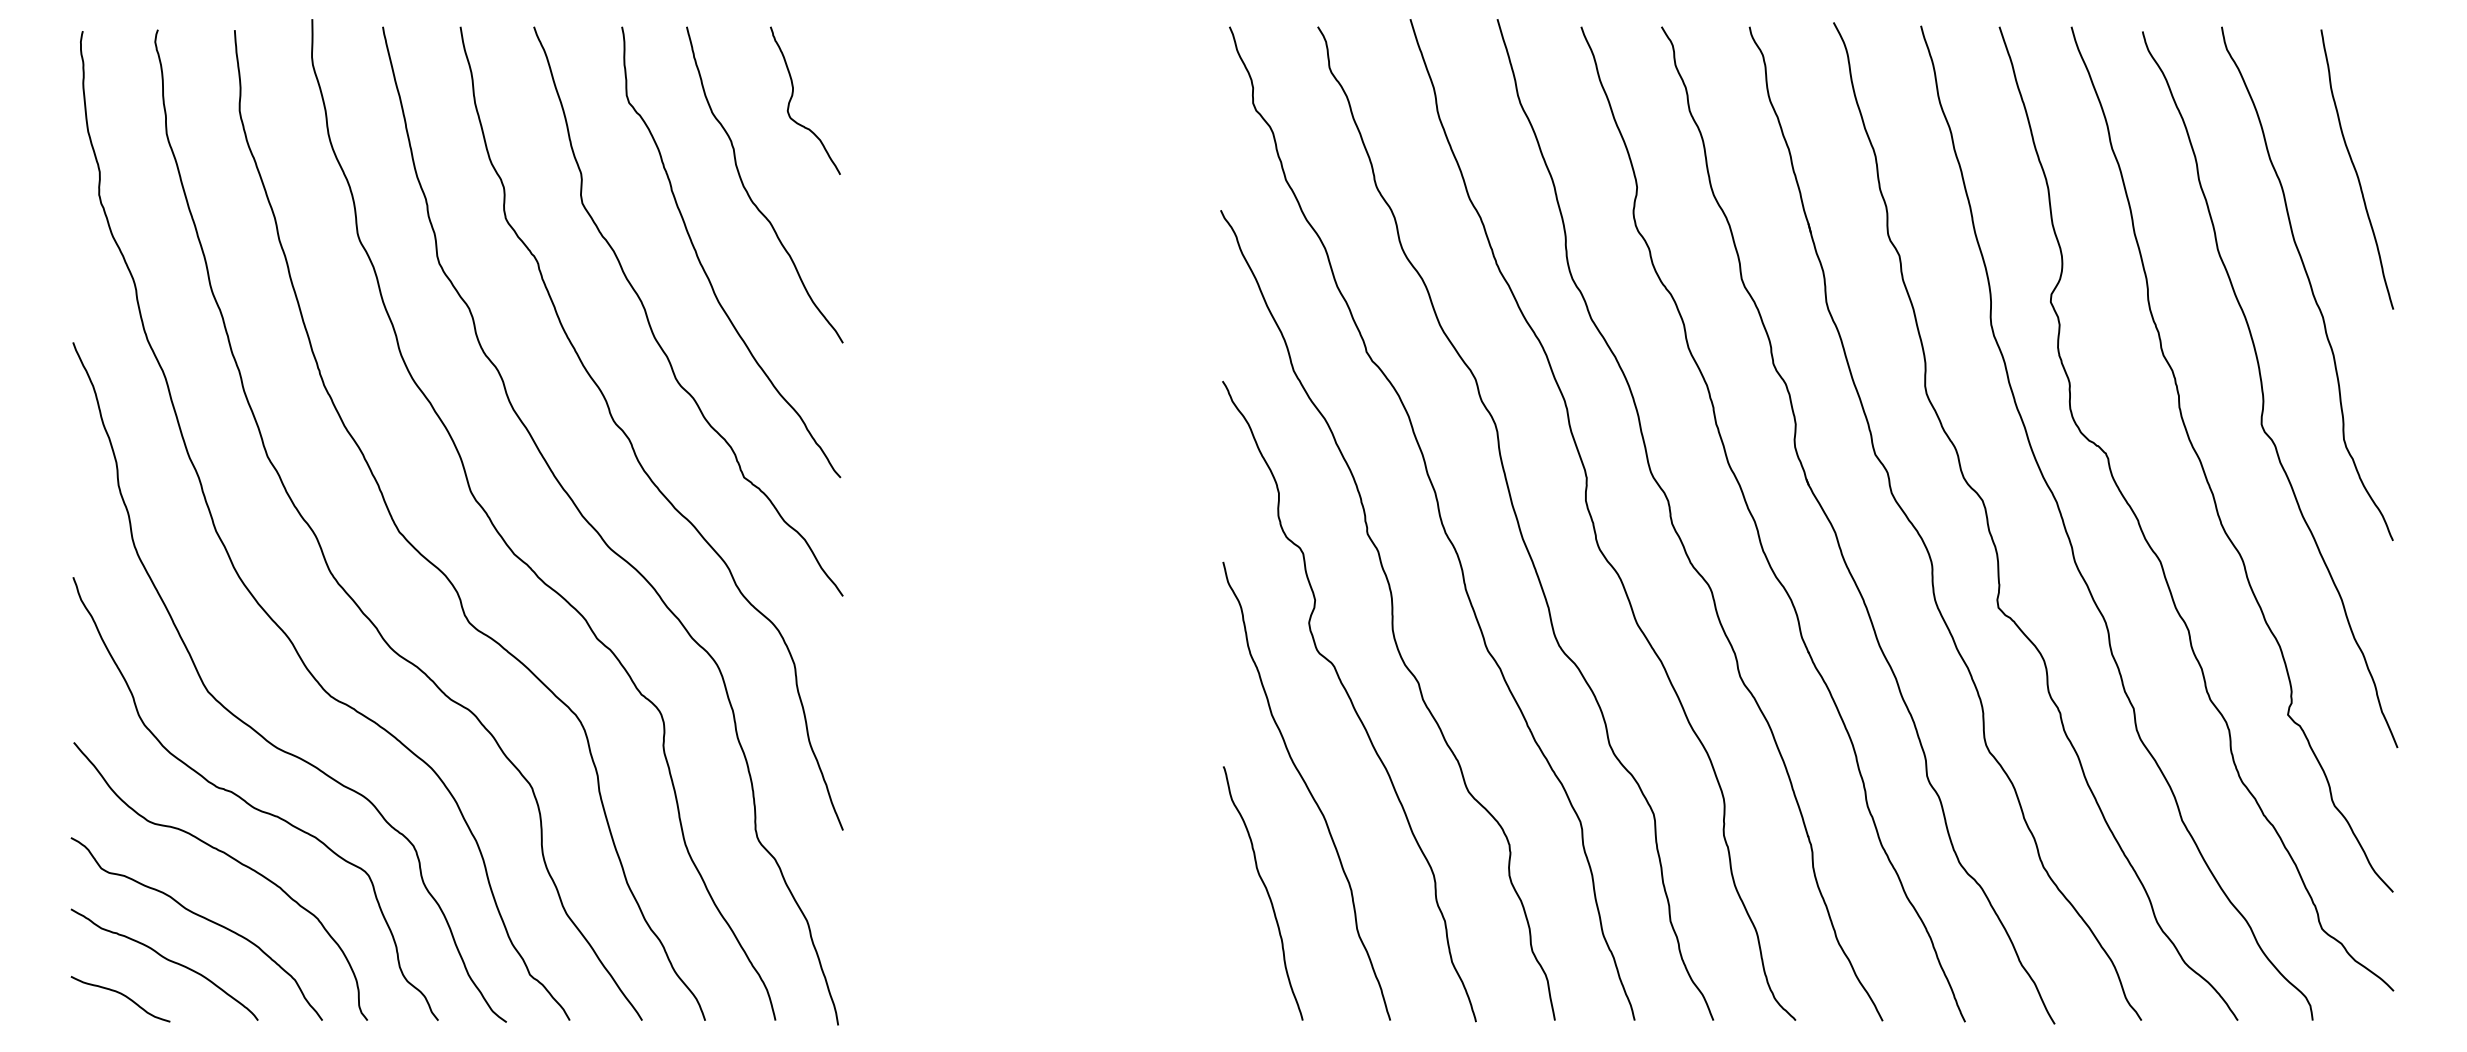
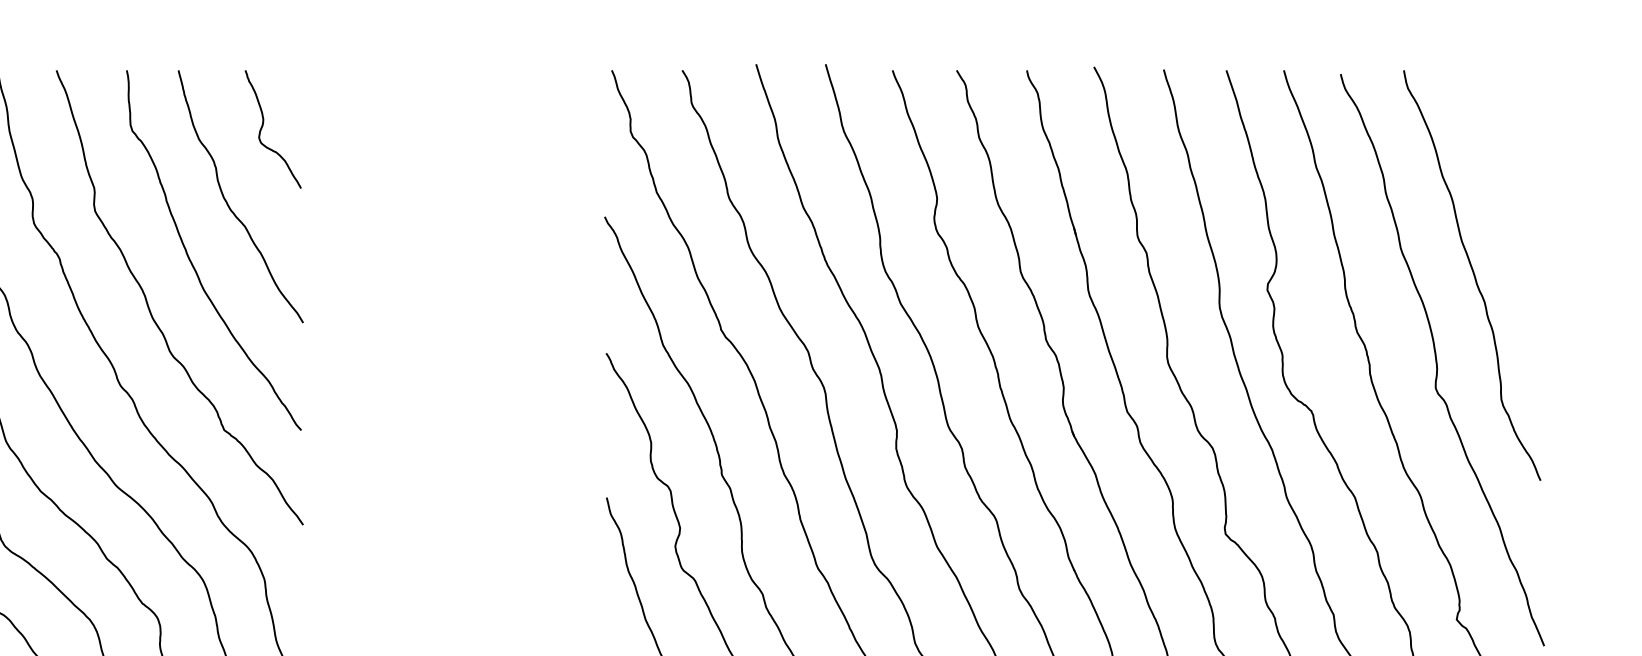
curve: (2356, 169) -> (1511, 184), removed

